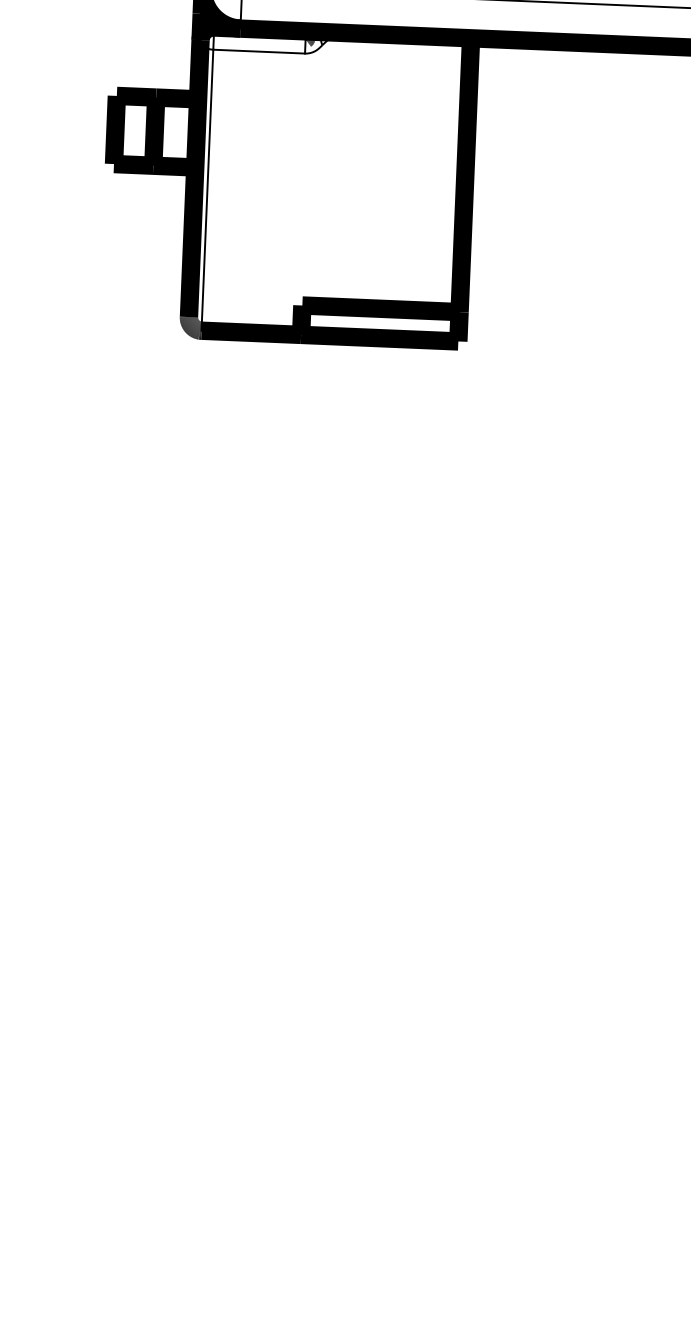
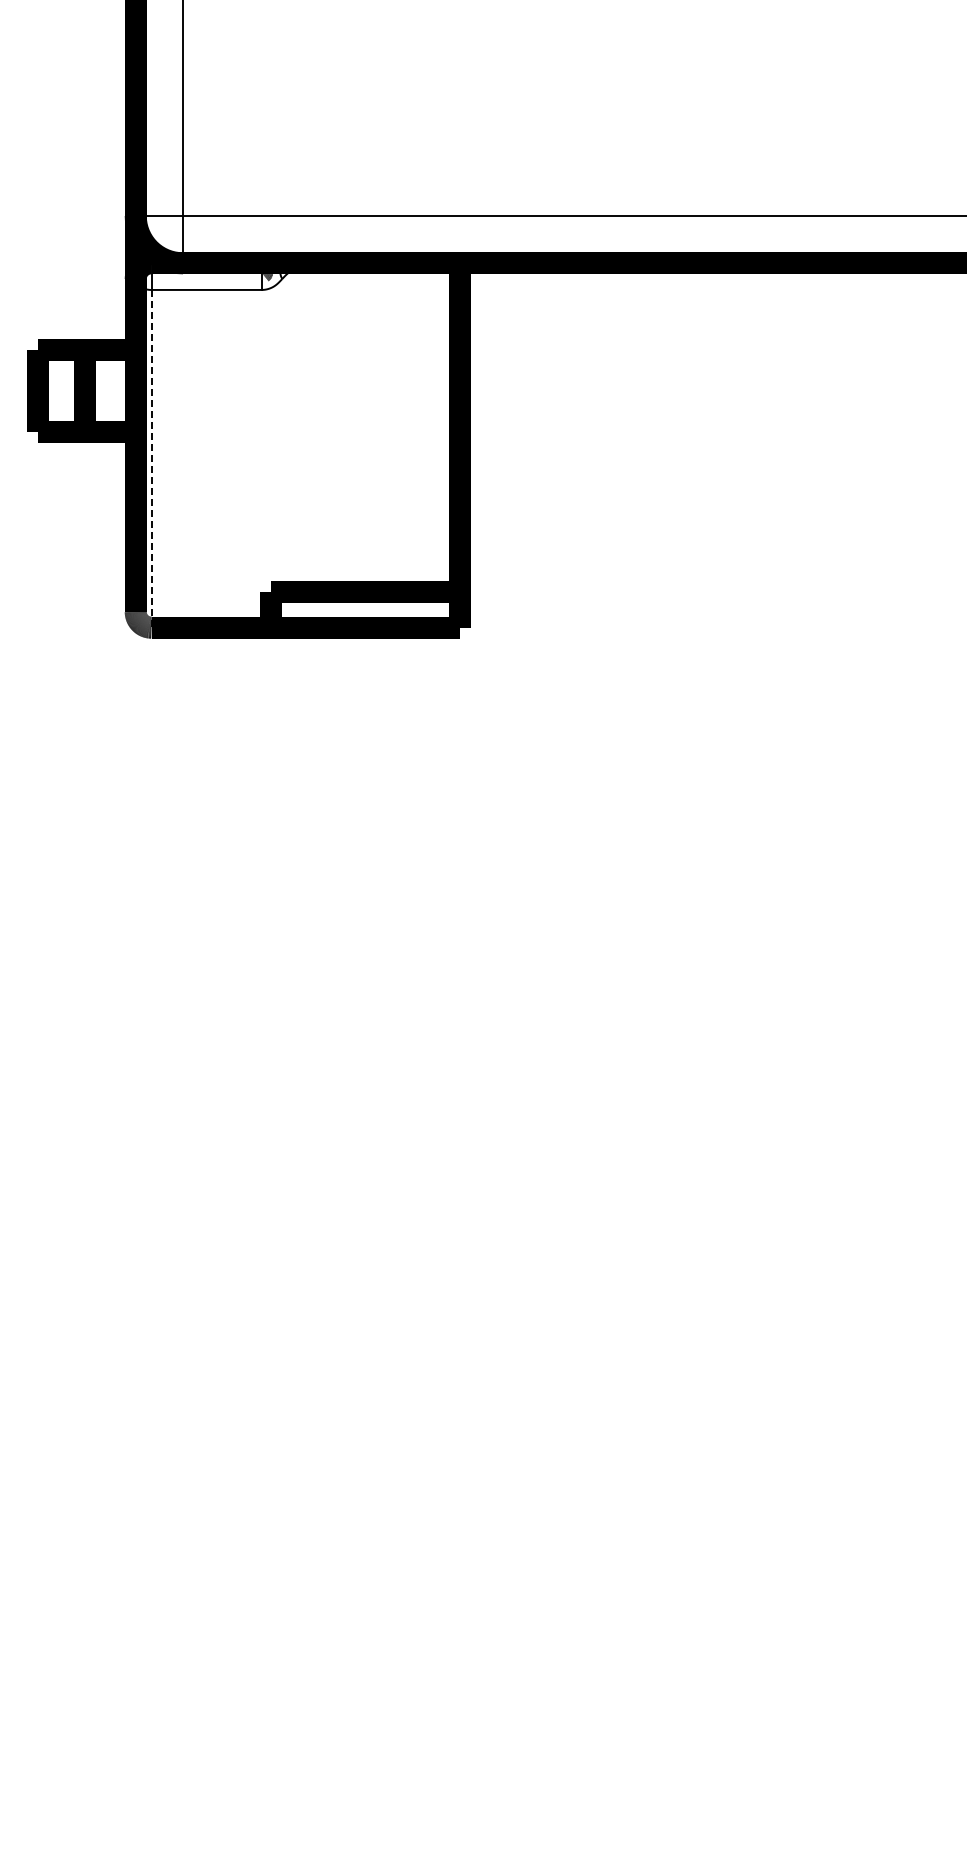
line: (207, 189) -> (151, 458), solid -> dashed

